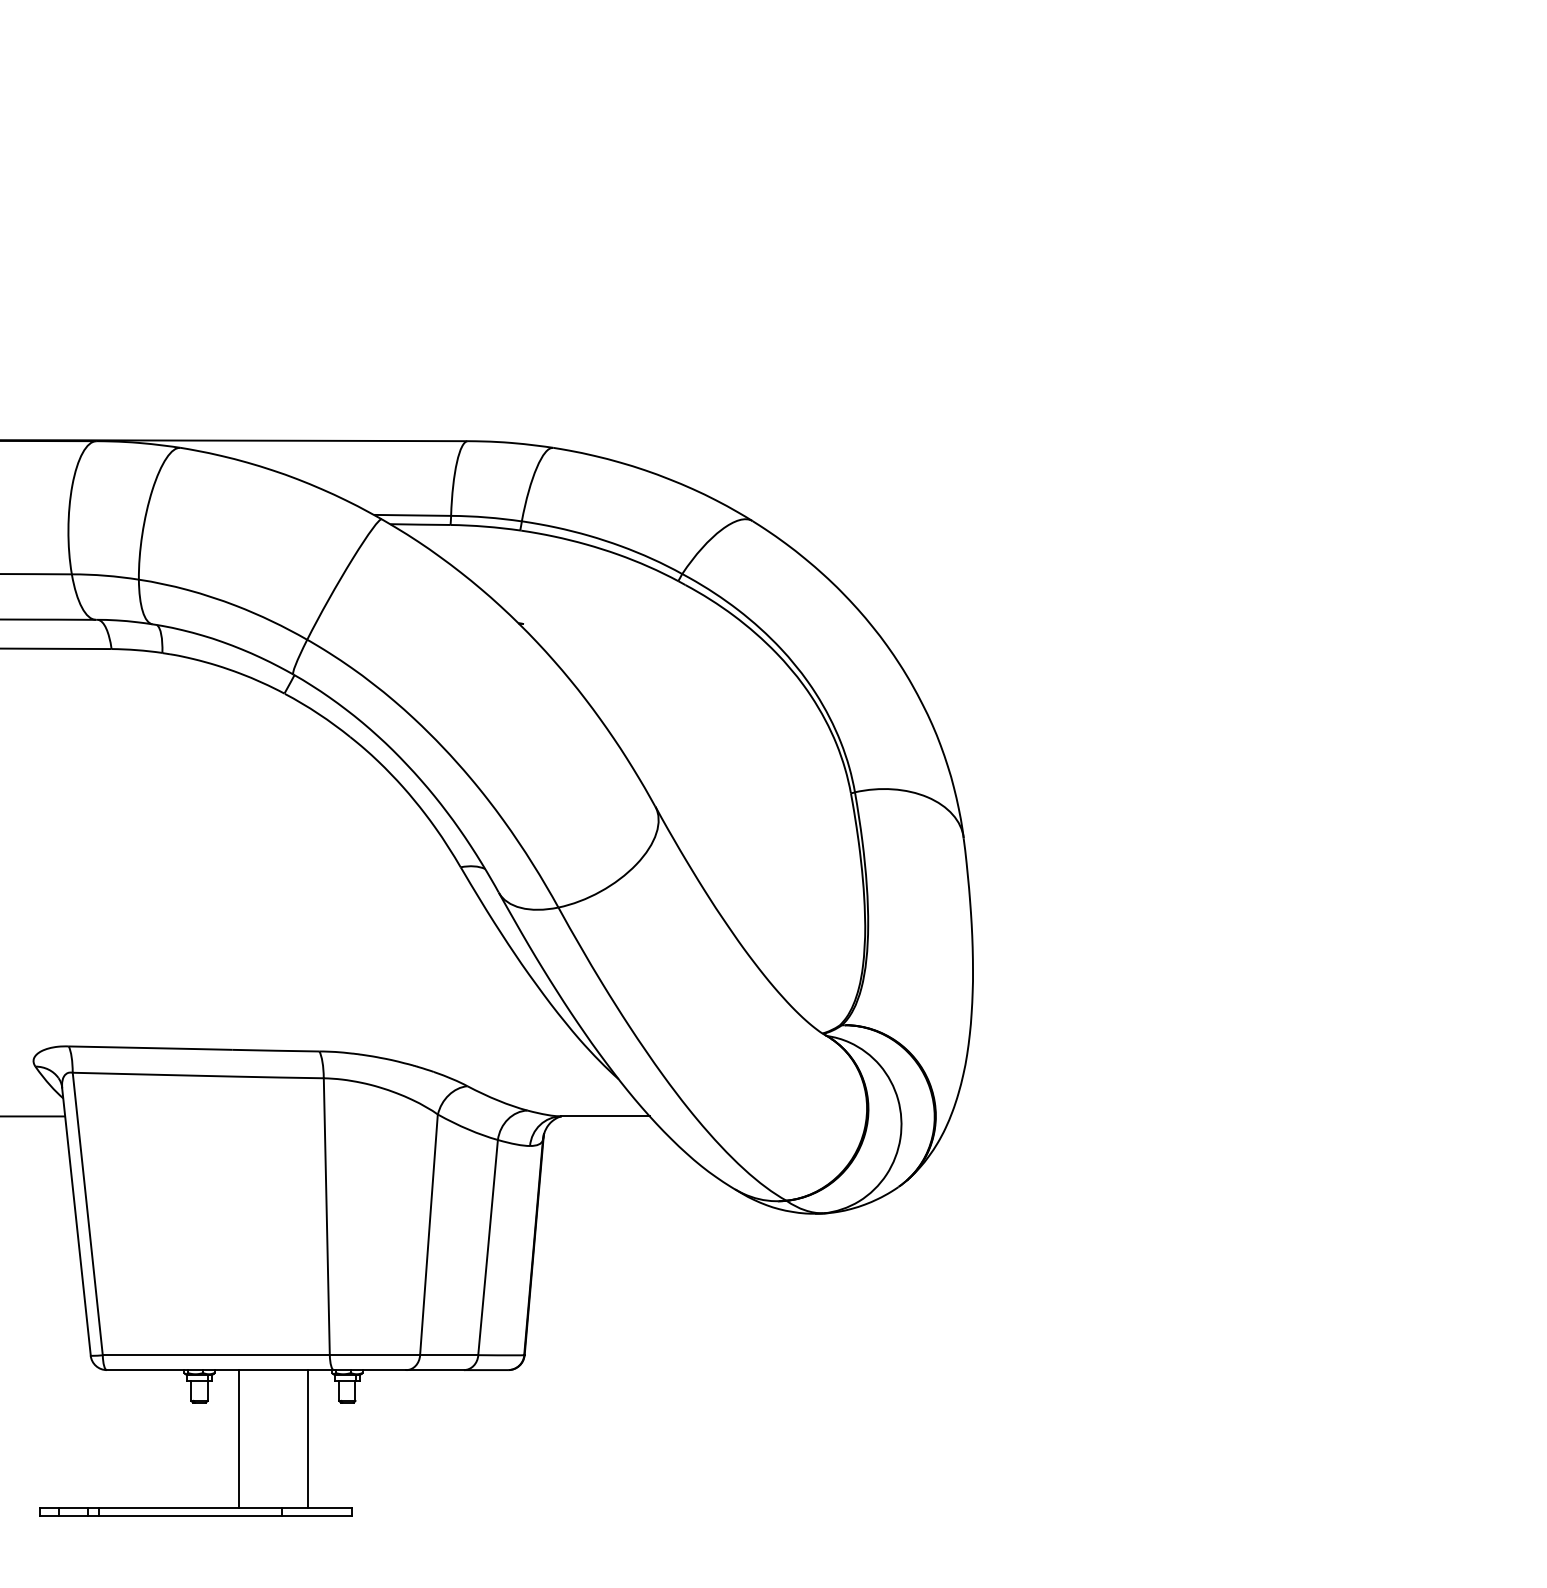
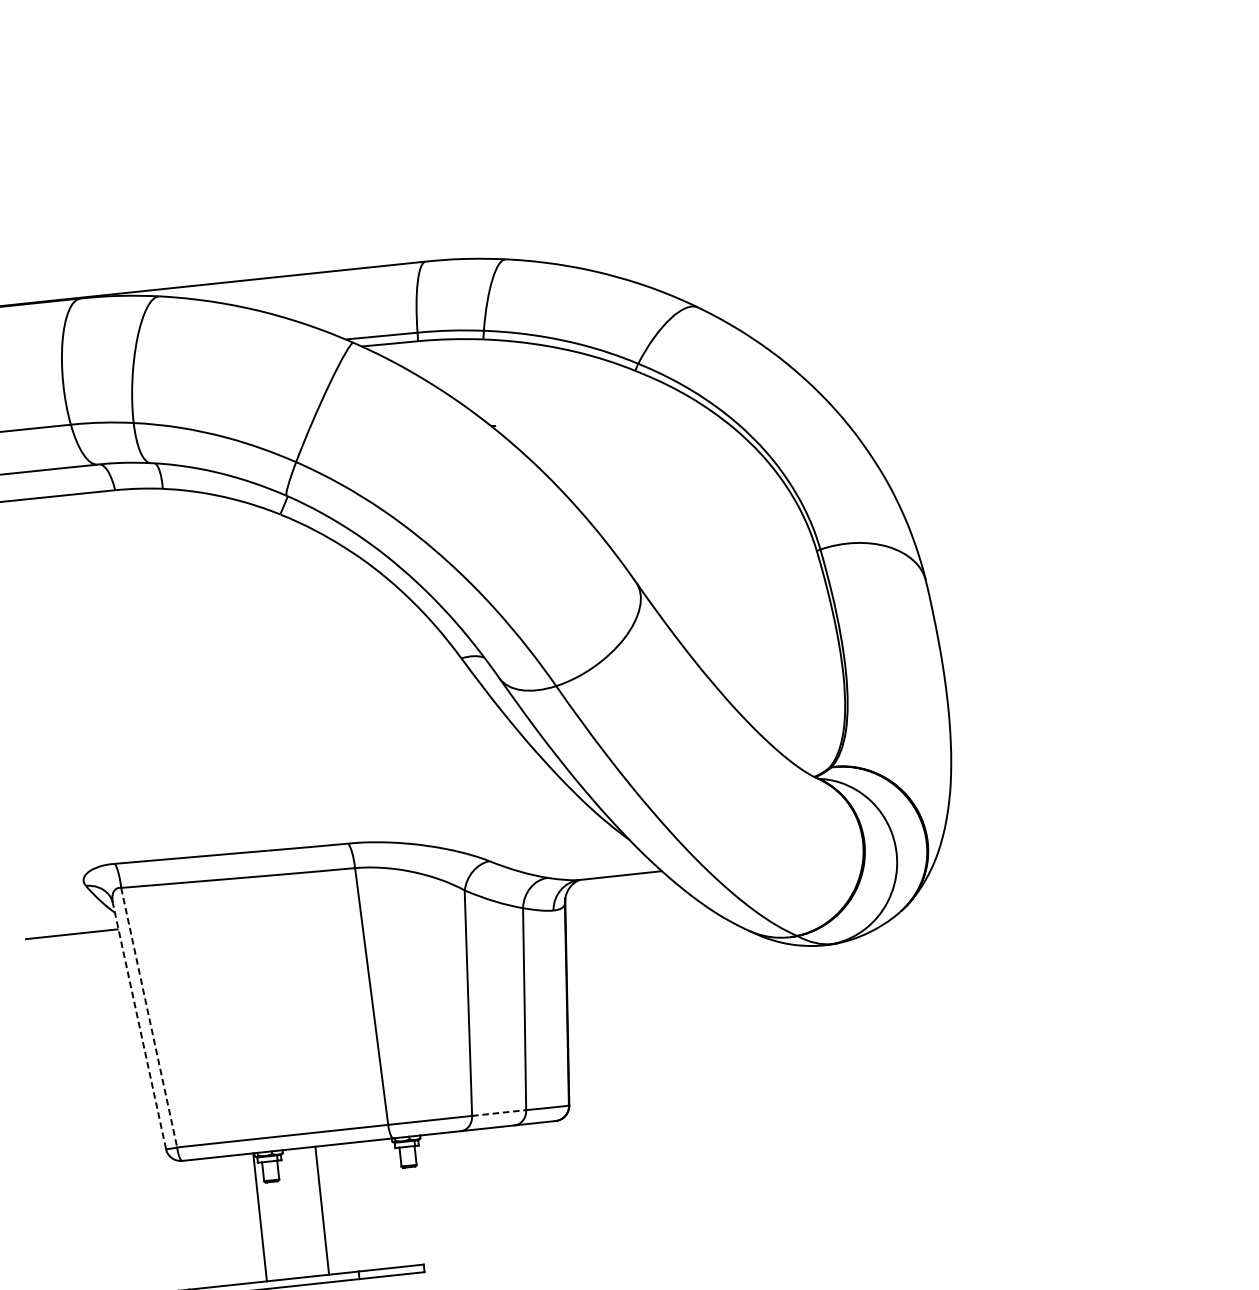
line: (87, 1214) -> (148, 1018), solid -> dashed
line: (76, 1221) -> (139, 1025), solid -> dashed
line: (449, 1355) -> (499, 1113), solid -> dashed
line: (239, 1438) -> (260, 1216), moved
line: (307, 1438) -> (321, 1210), moved

